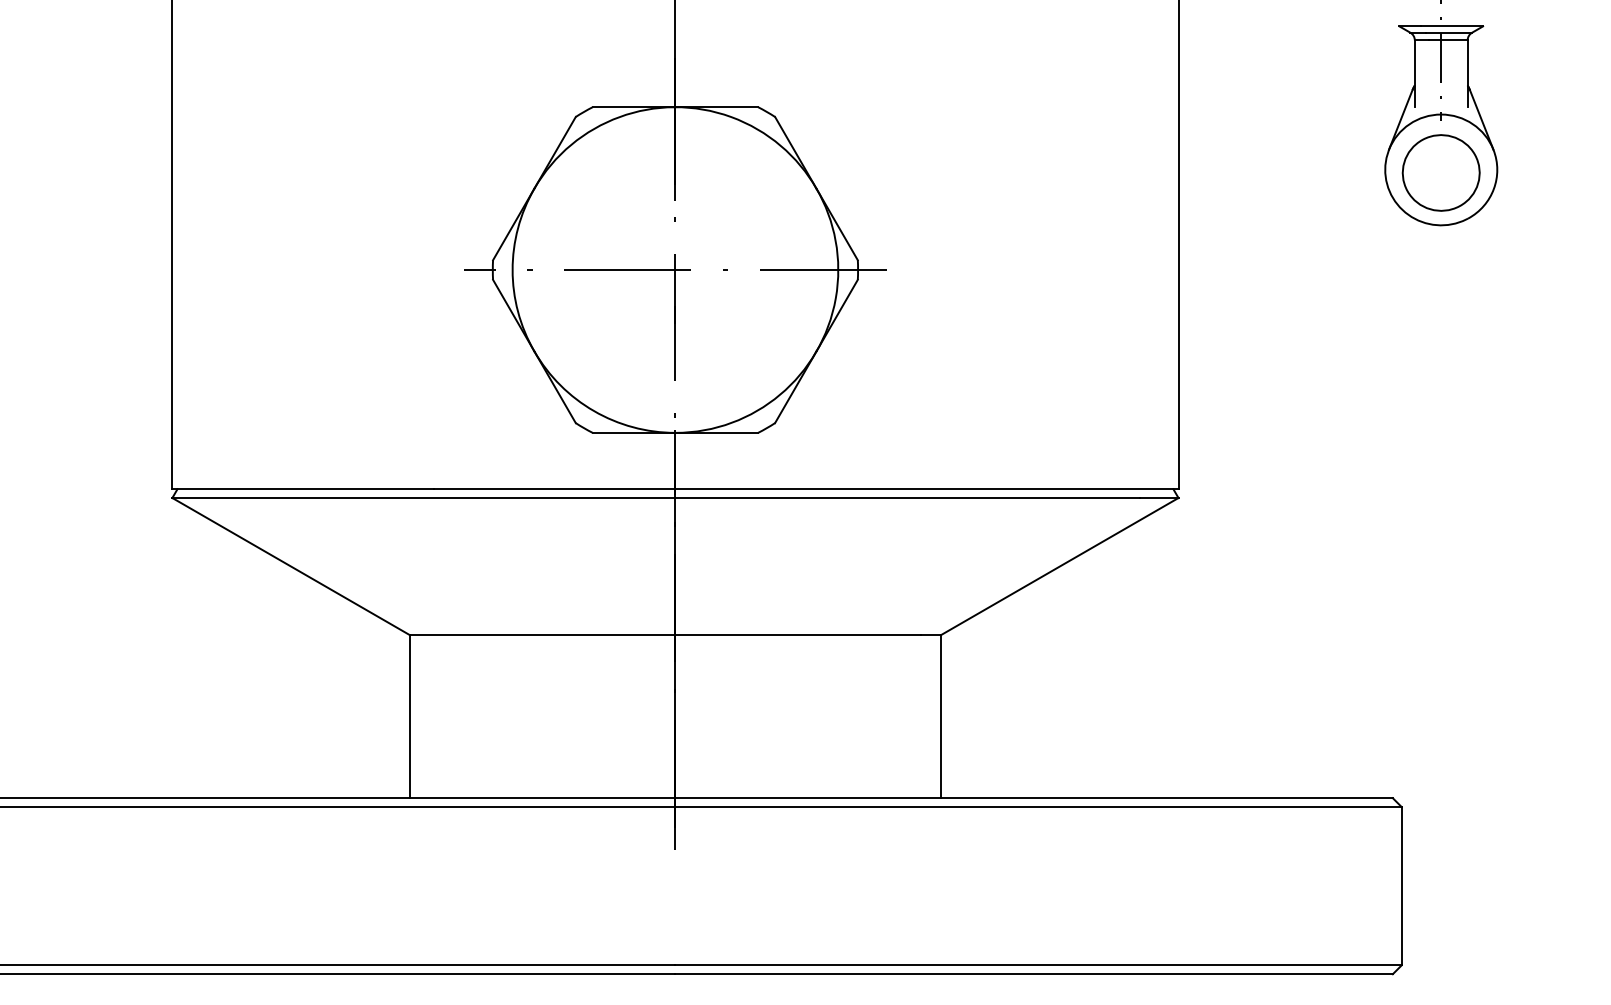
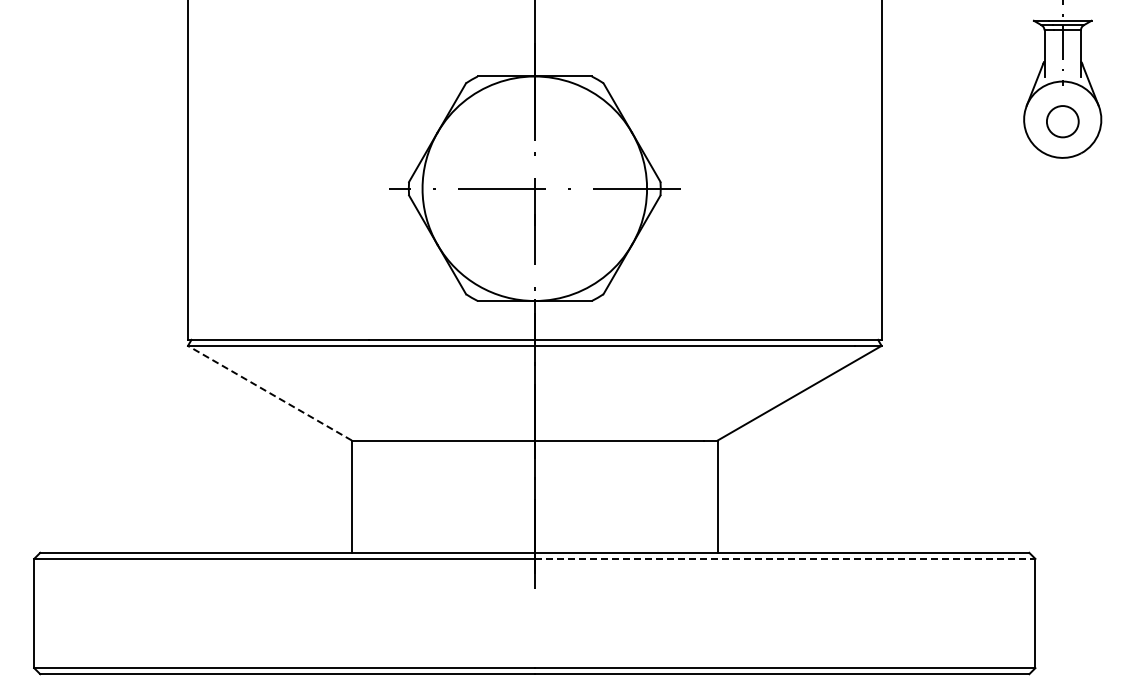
part: (1440, 172) -> (1062, 121), size x0.6
line: (290, 567) -> (269, 393), solid -> dashed
line: (1039, 806) -> (785, 558), solid -> dashed

